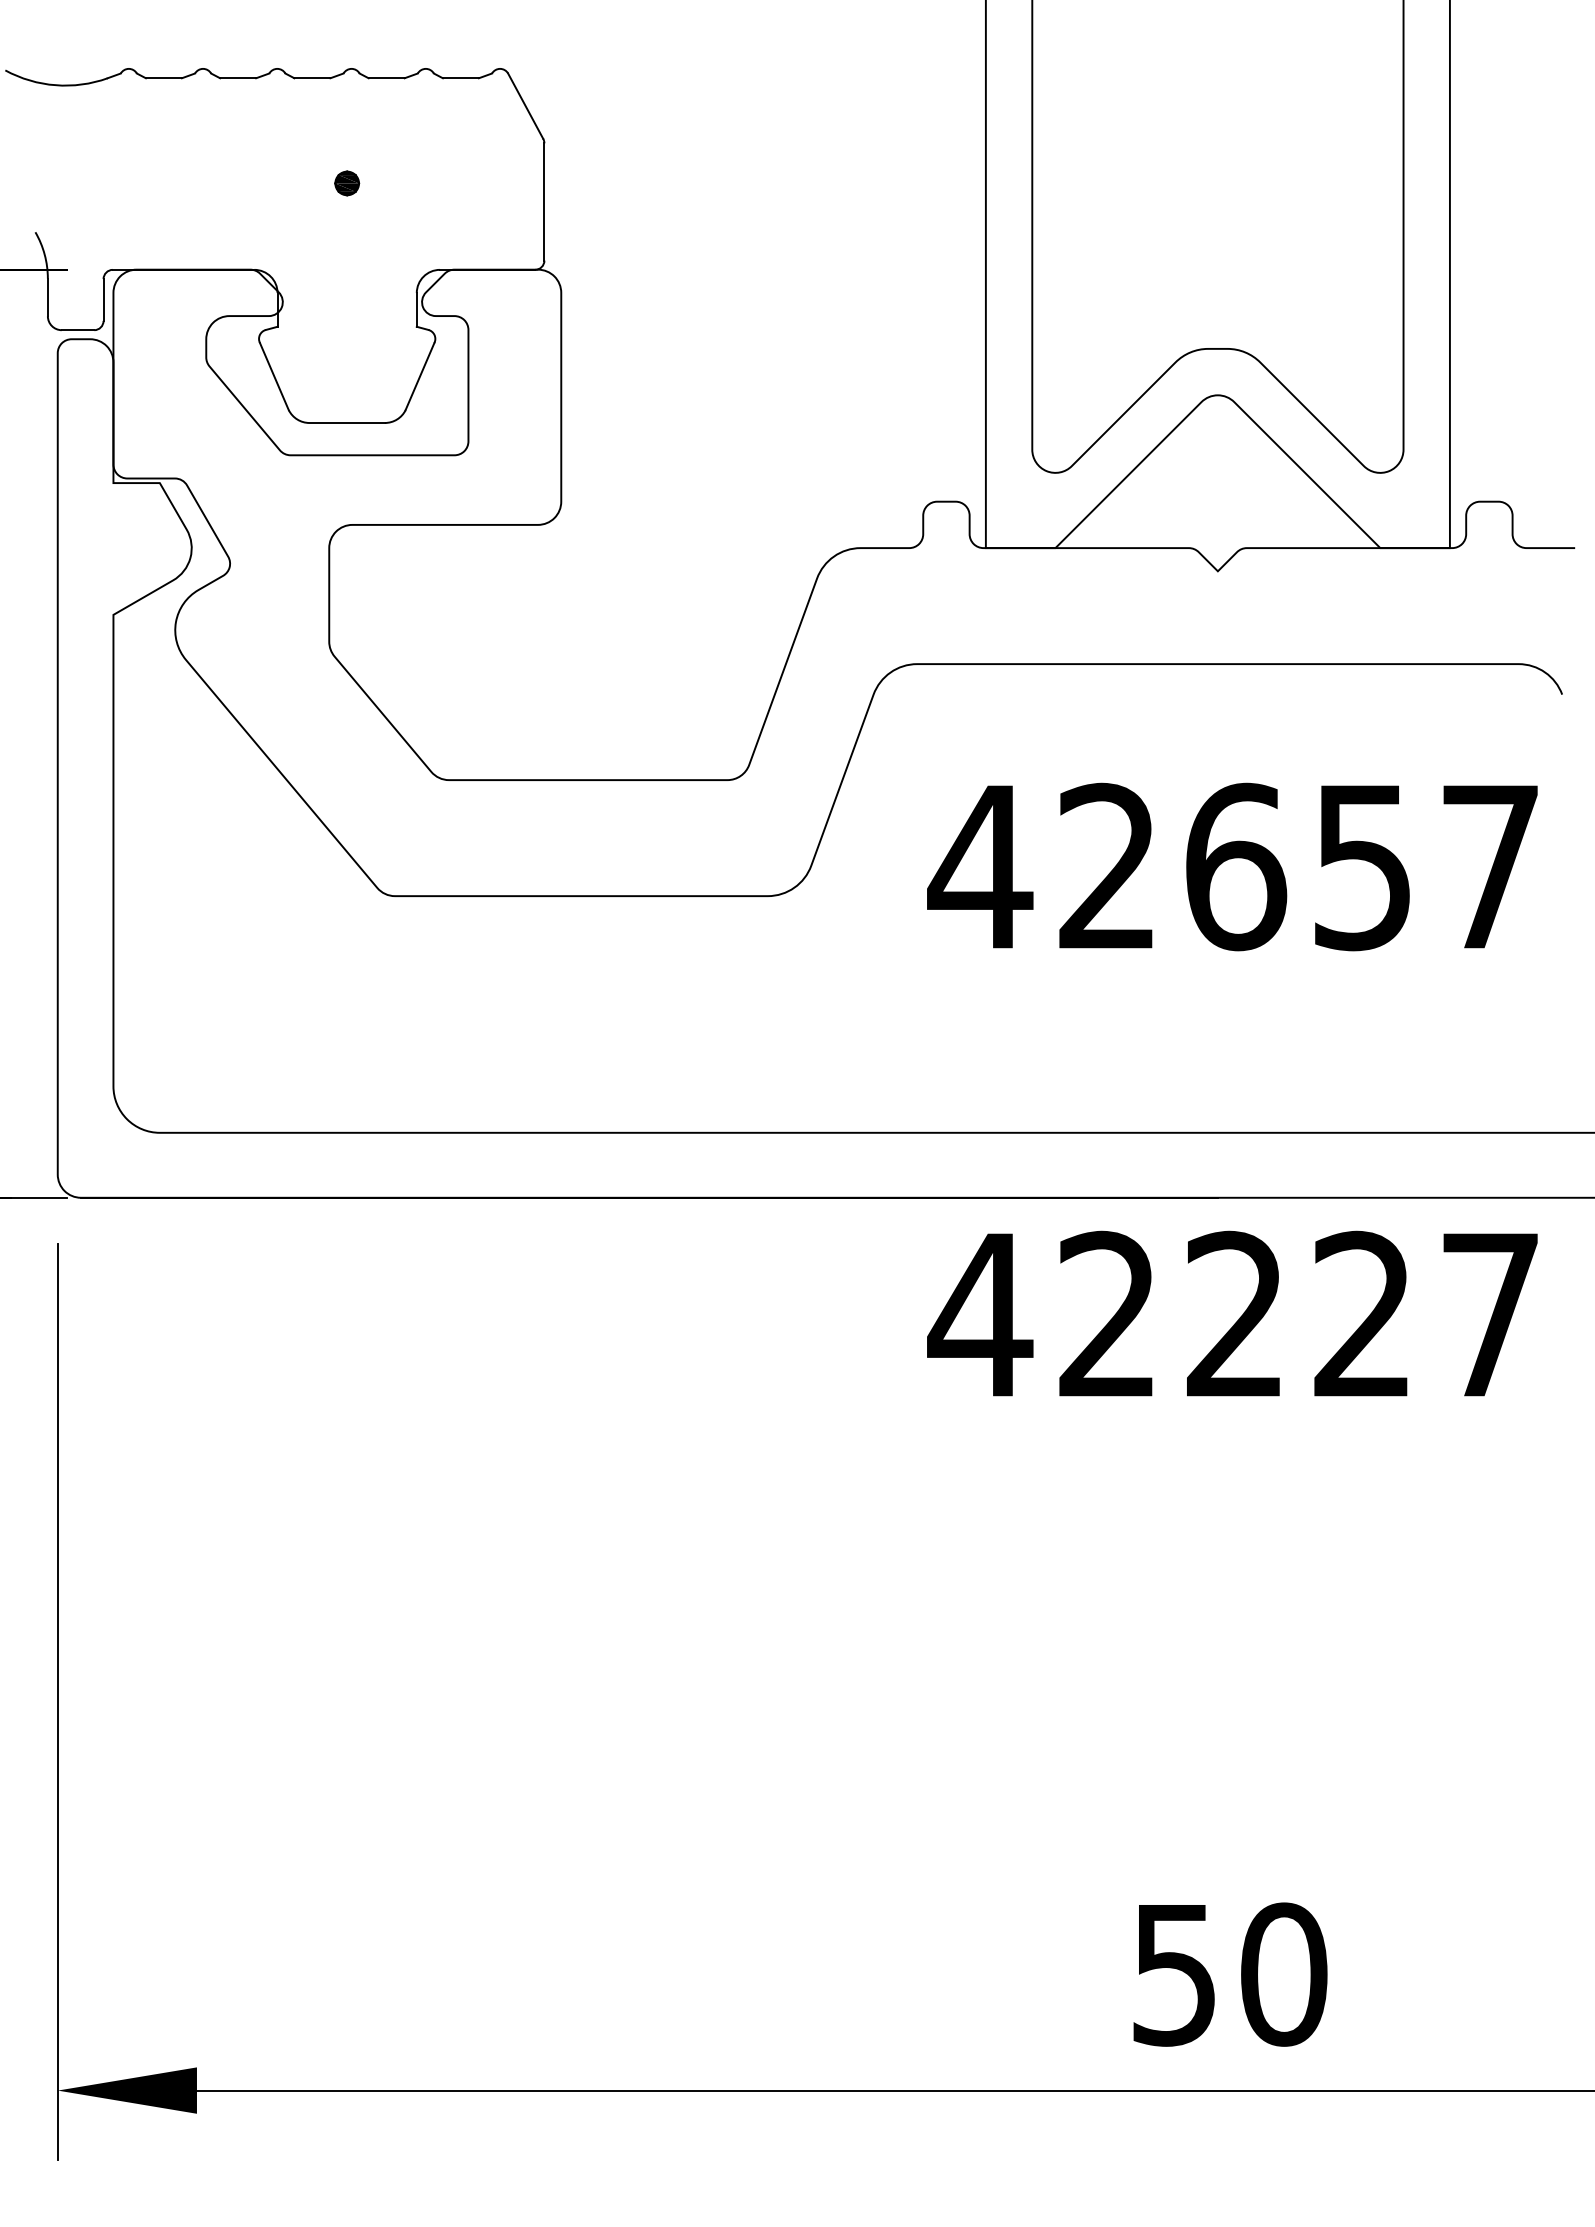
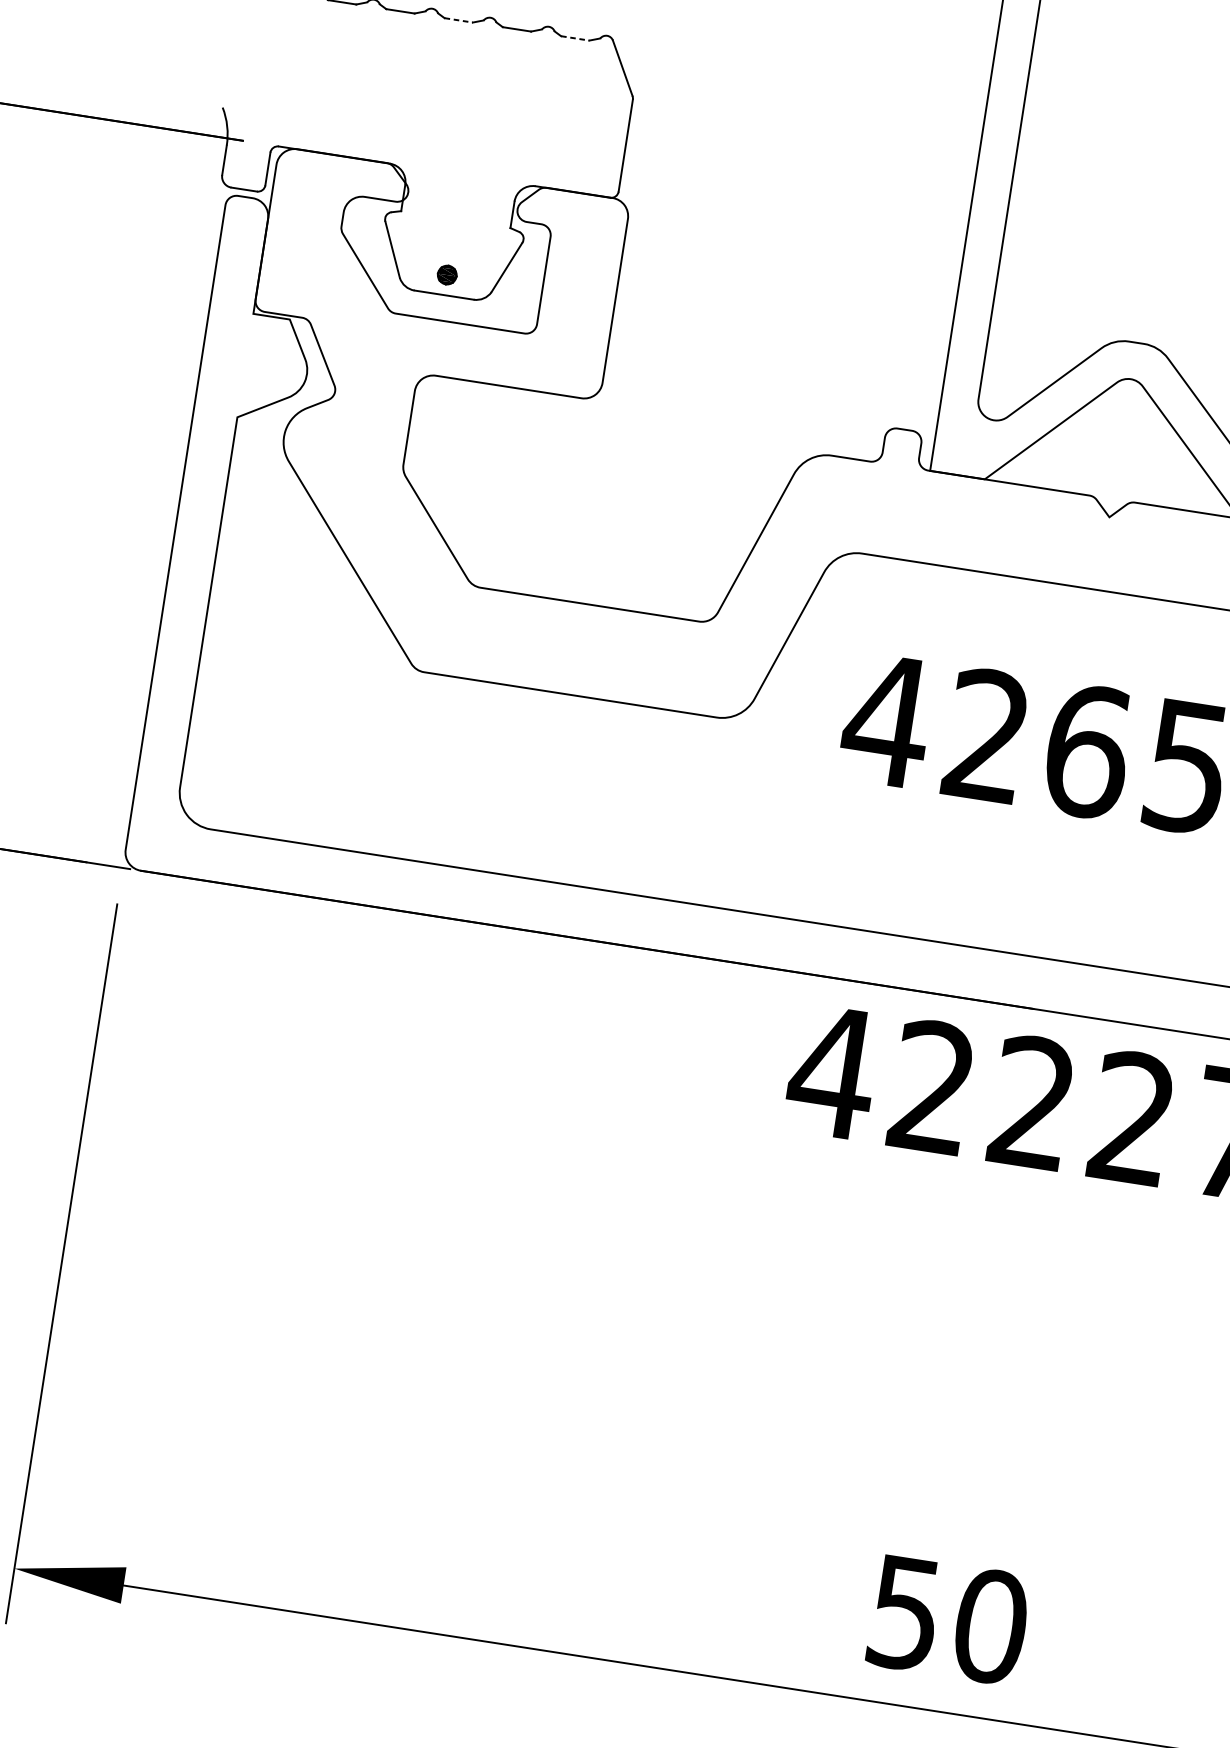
line: (312, 78) -> (458, 20), solid -> dashed
line: (461, 78) -> (575, 38), solid -> dashed
part: (347, 183) -> (447, 275), moved

